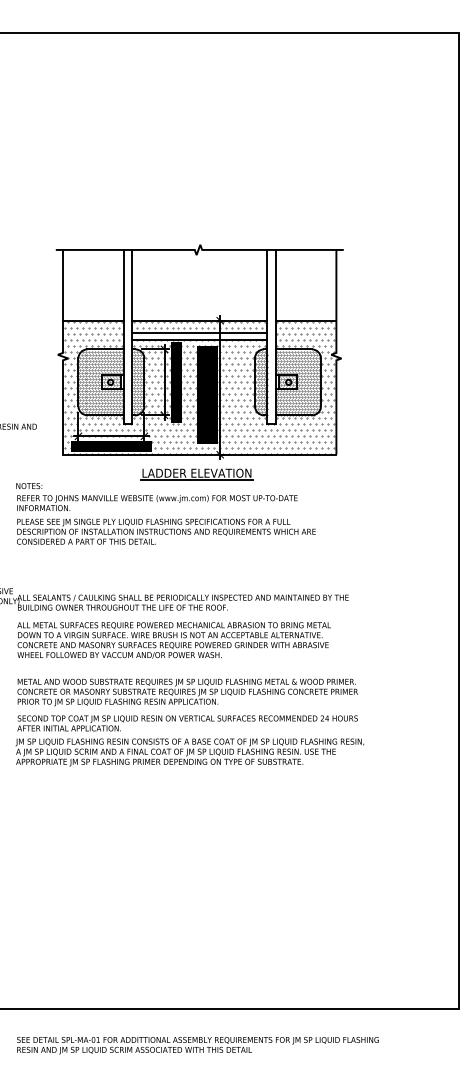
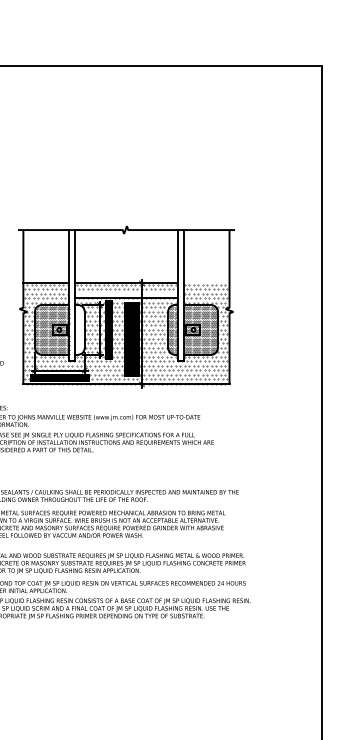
line: (305, 320) -> (206, 283), removed
line: (199, 332) -> (126, 292), removed
hatch: (138, 383) -> (80, 330), removed
part: (196, 474) -> (124, 399), removed

